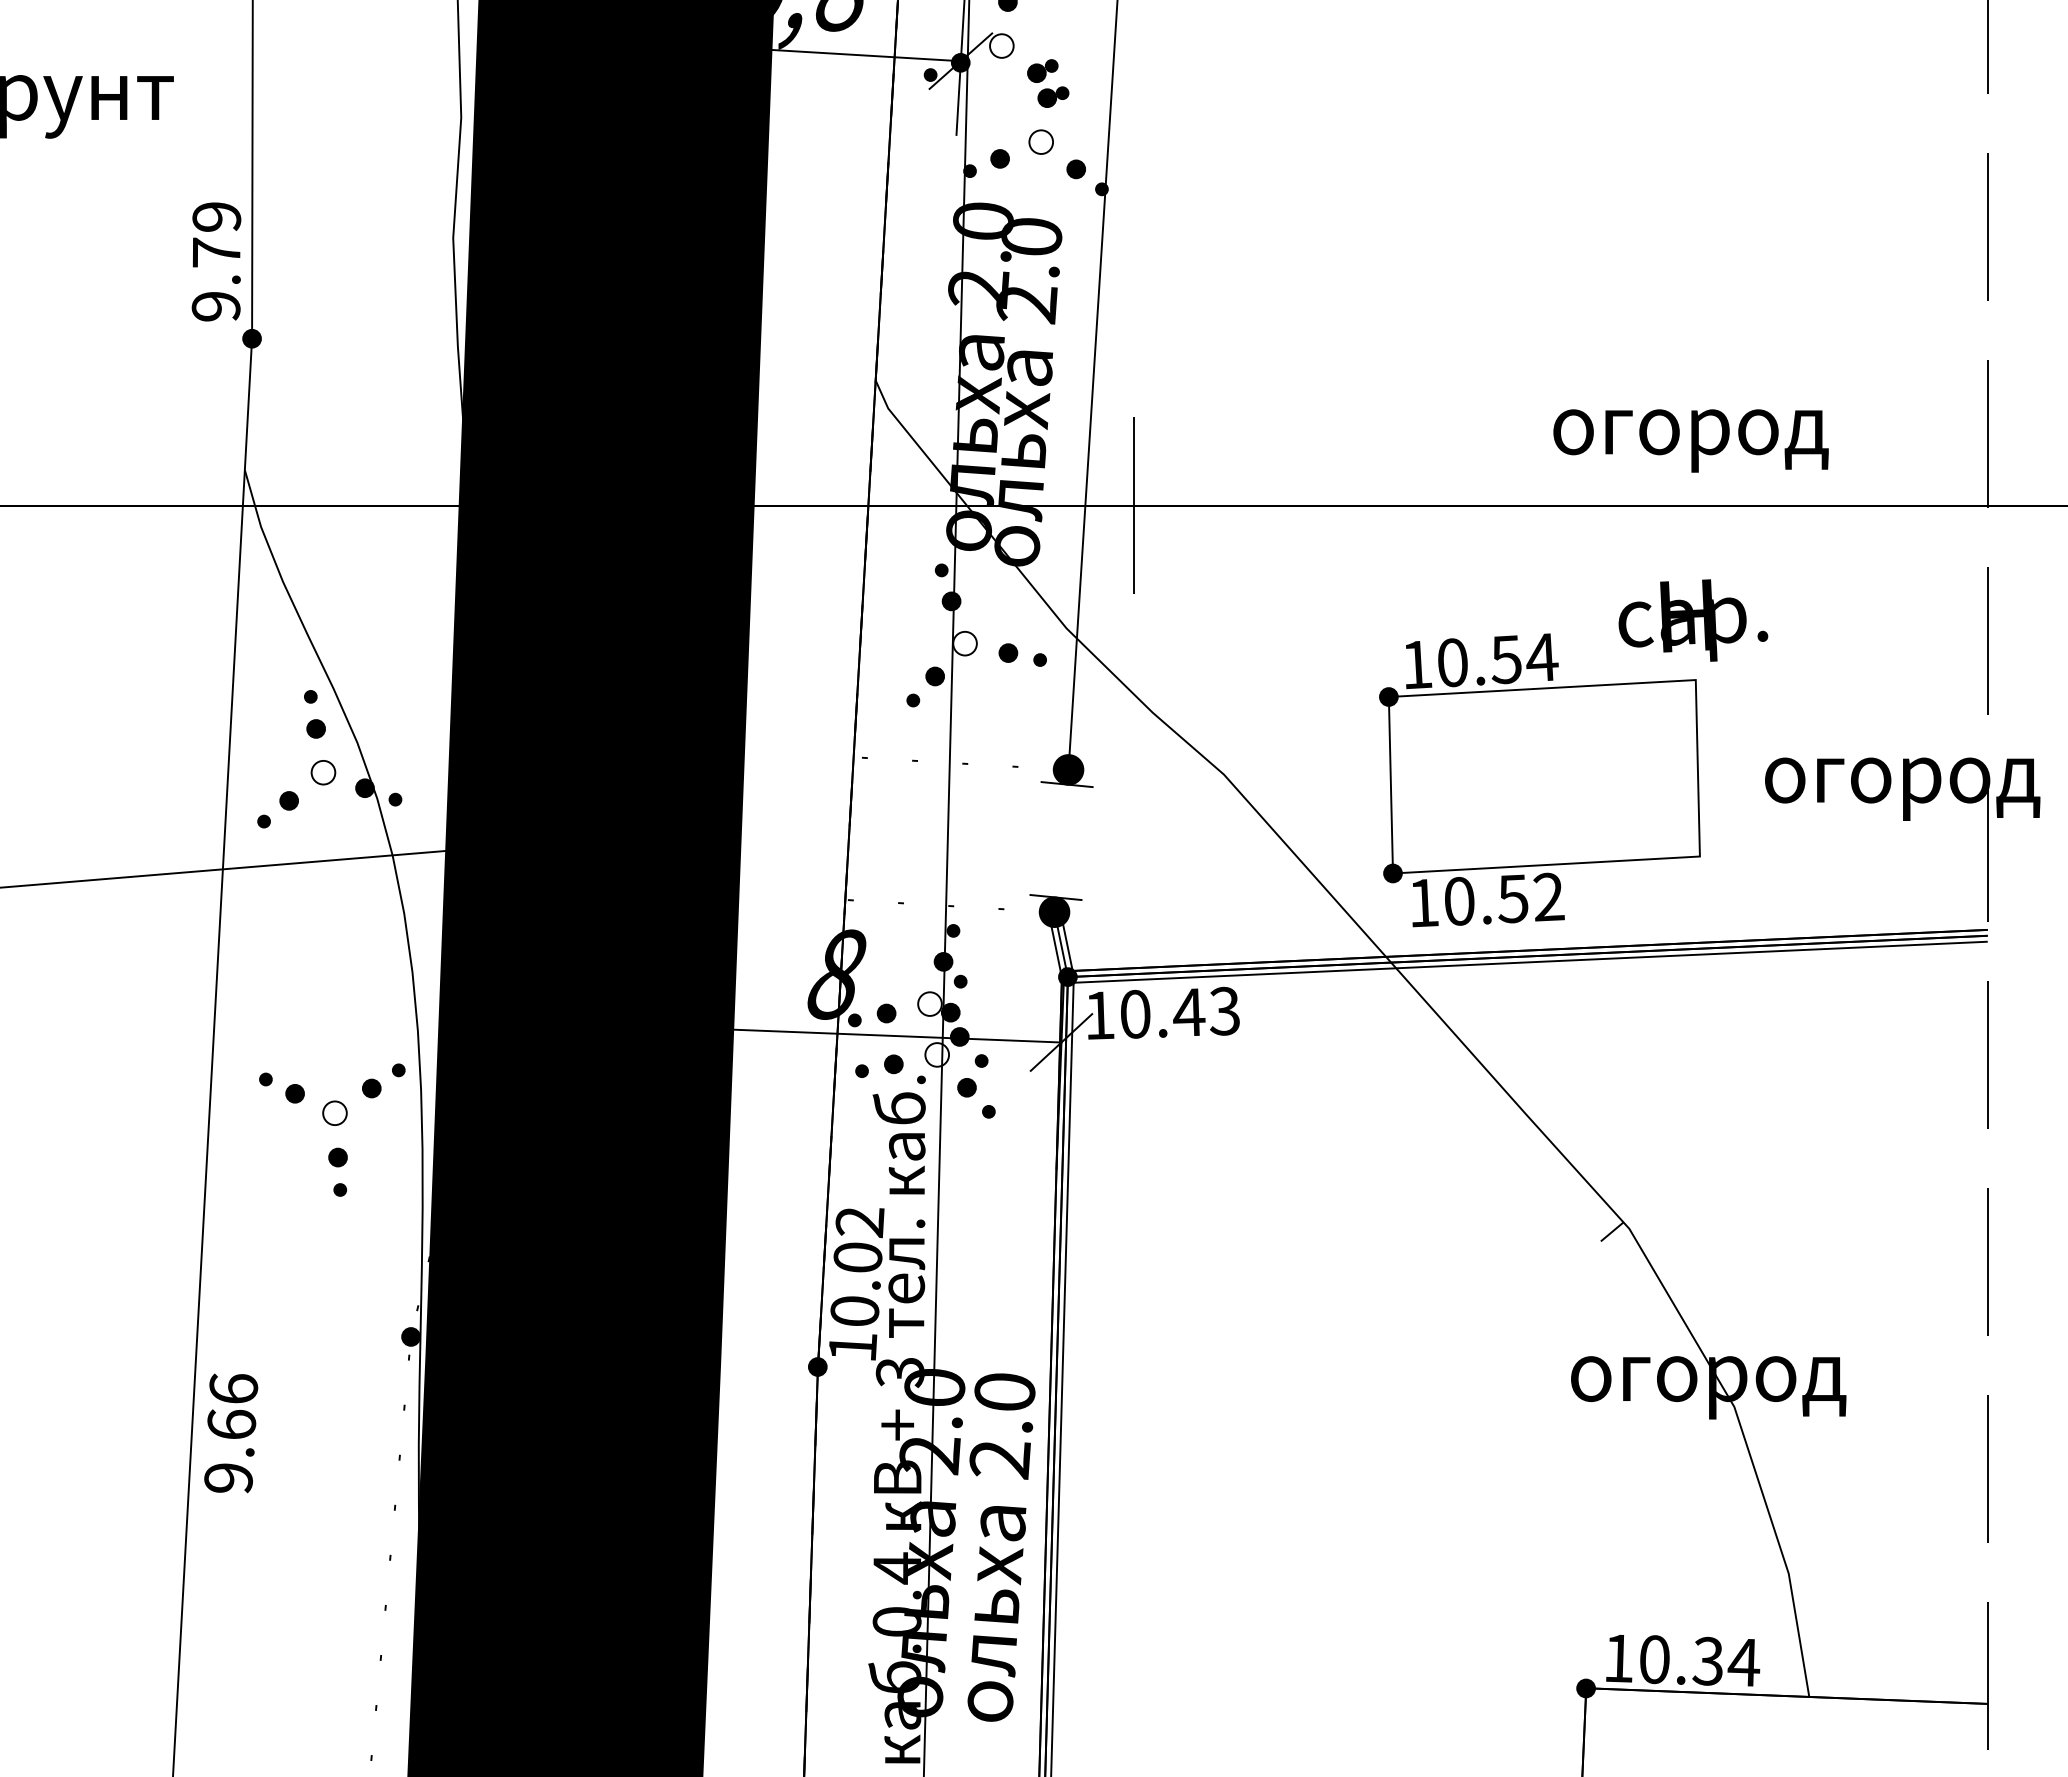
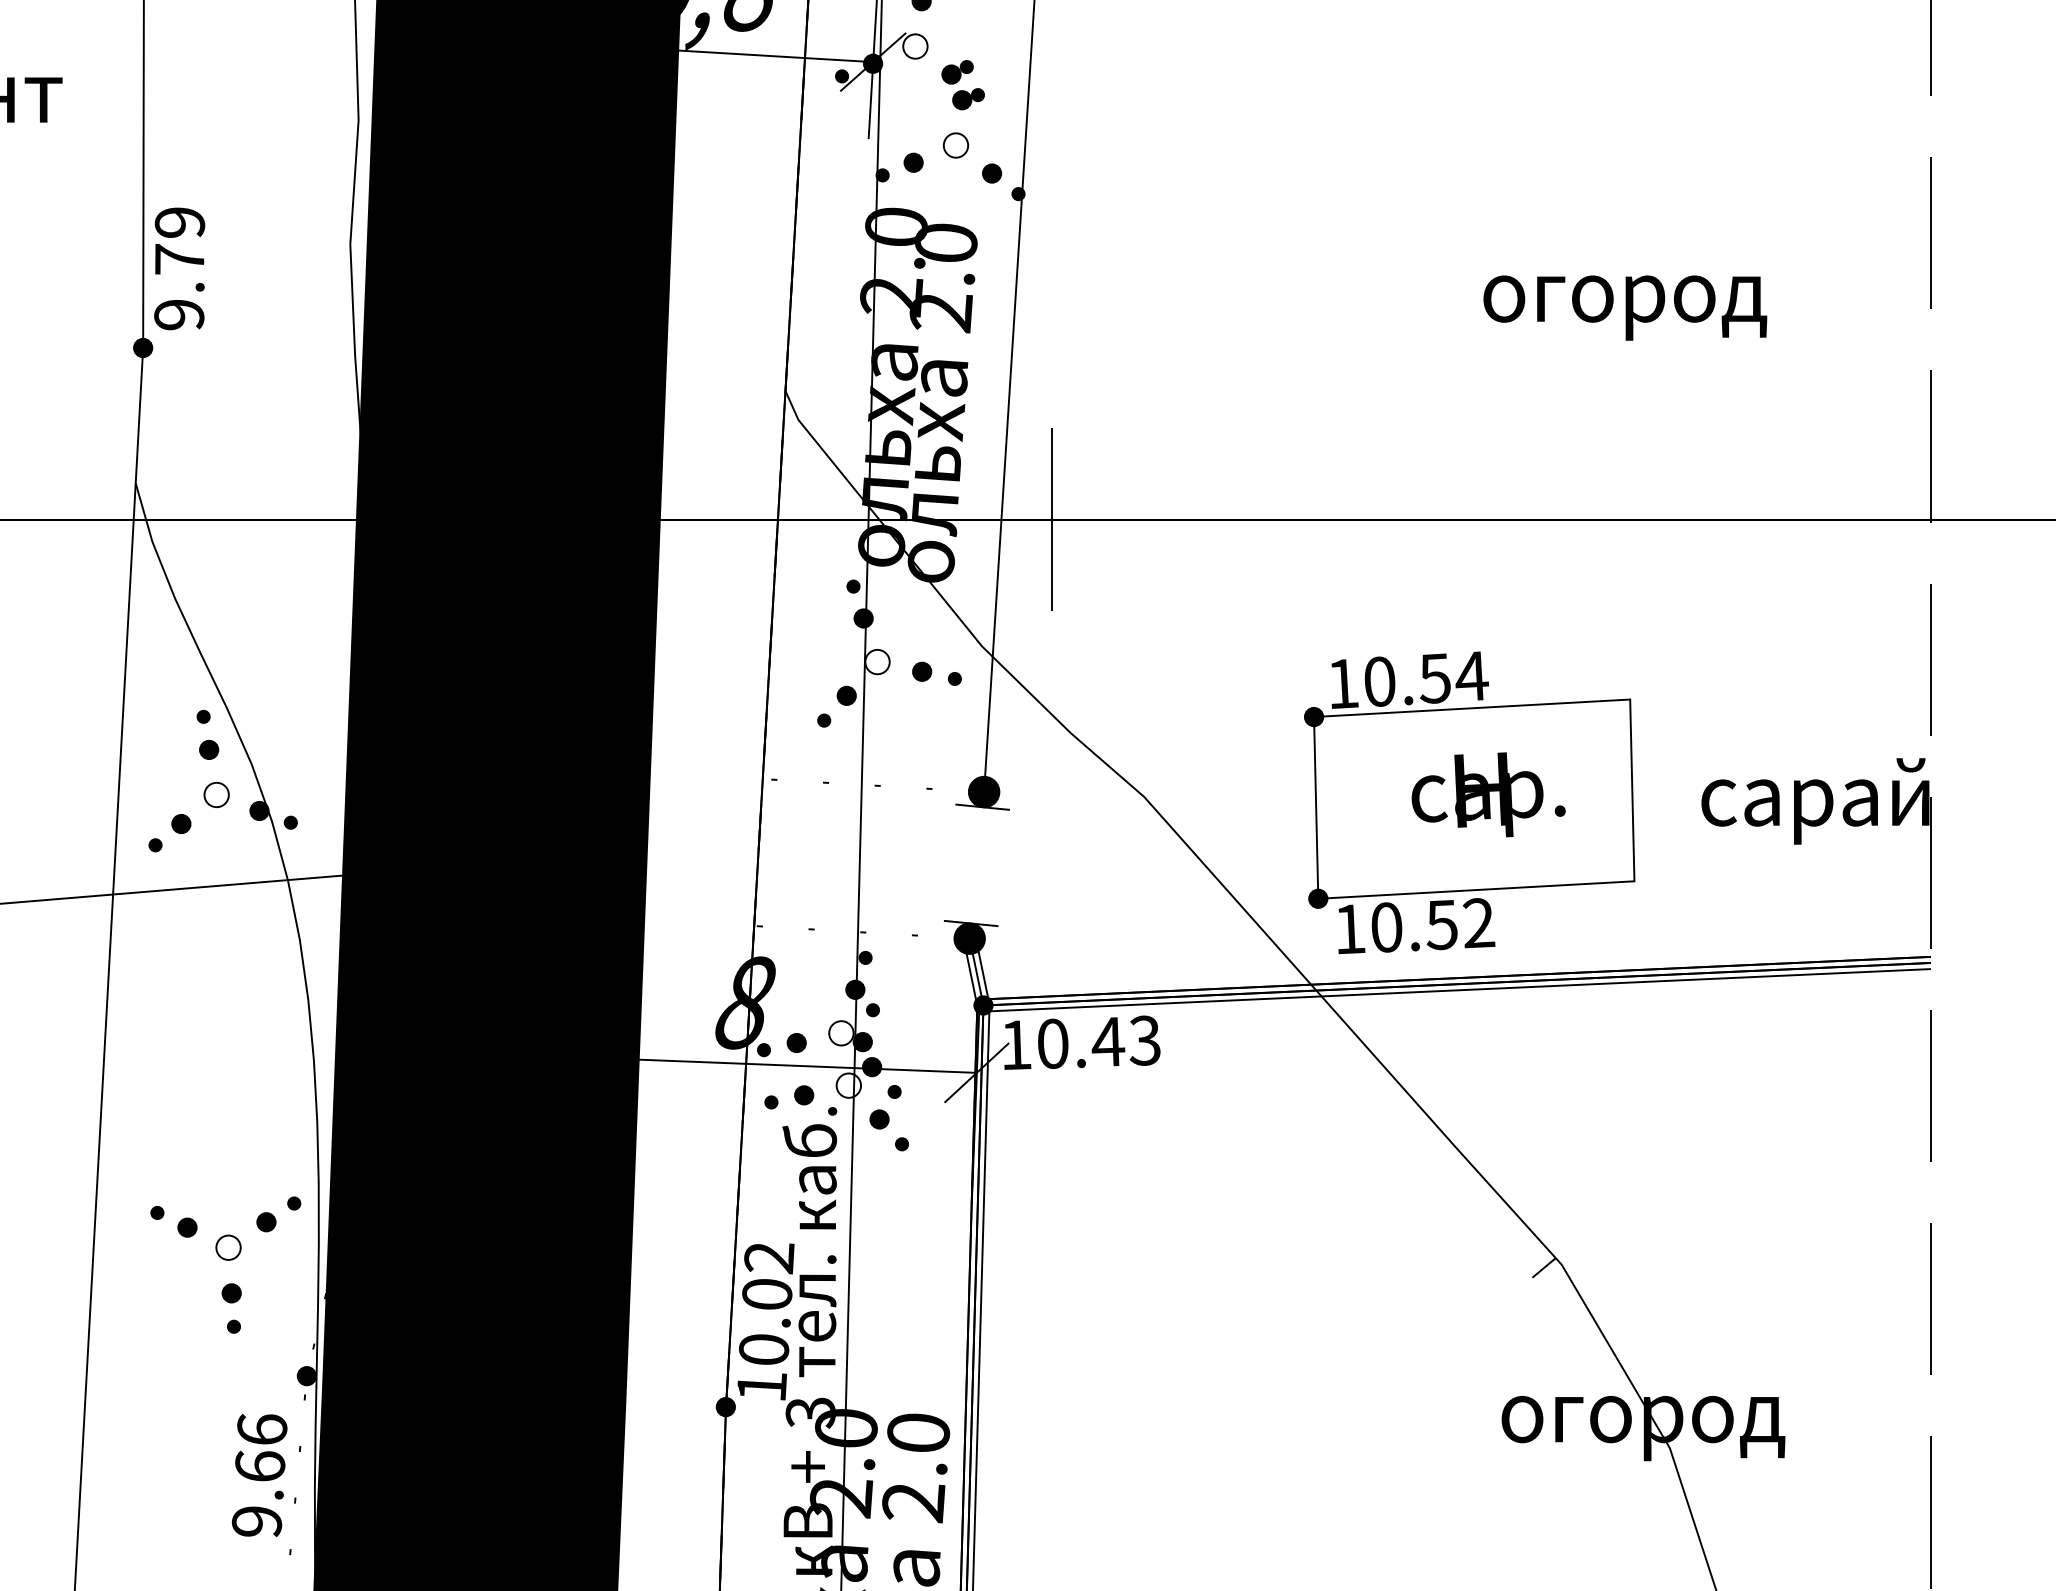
text: (216, 261) -> (179, 268), moved
text: (1690, 440) -> (1624, 307), moved
text: (1693, 620) -> (1488, 794), moved
text: (1903, 778) -> (1844, 800), огород -> сарай
part: (332, 1129) -> (225, 1264), moved
text: (231, 1433) -> (259, 1475), moved

